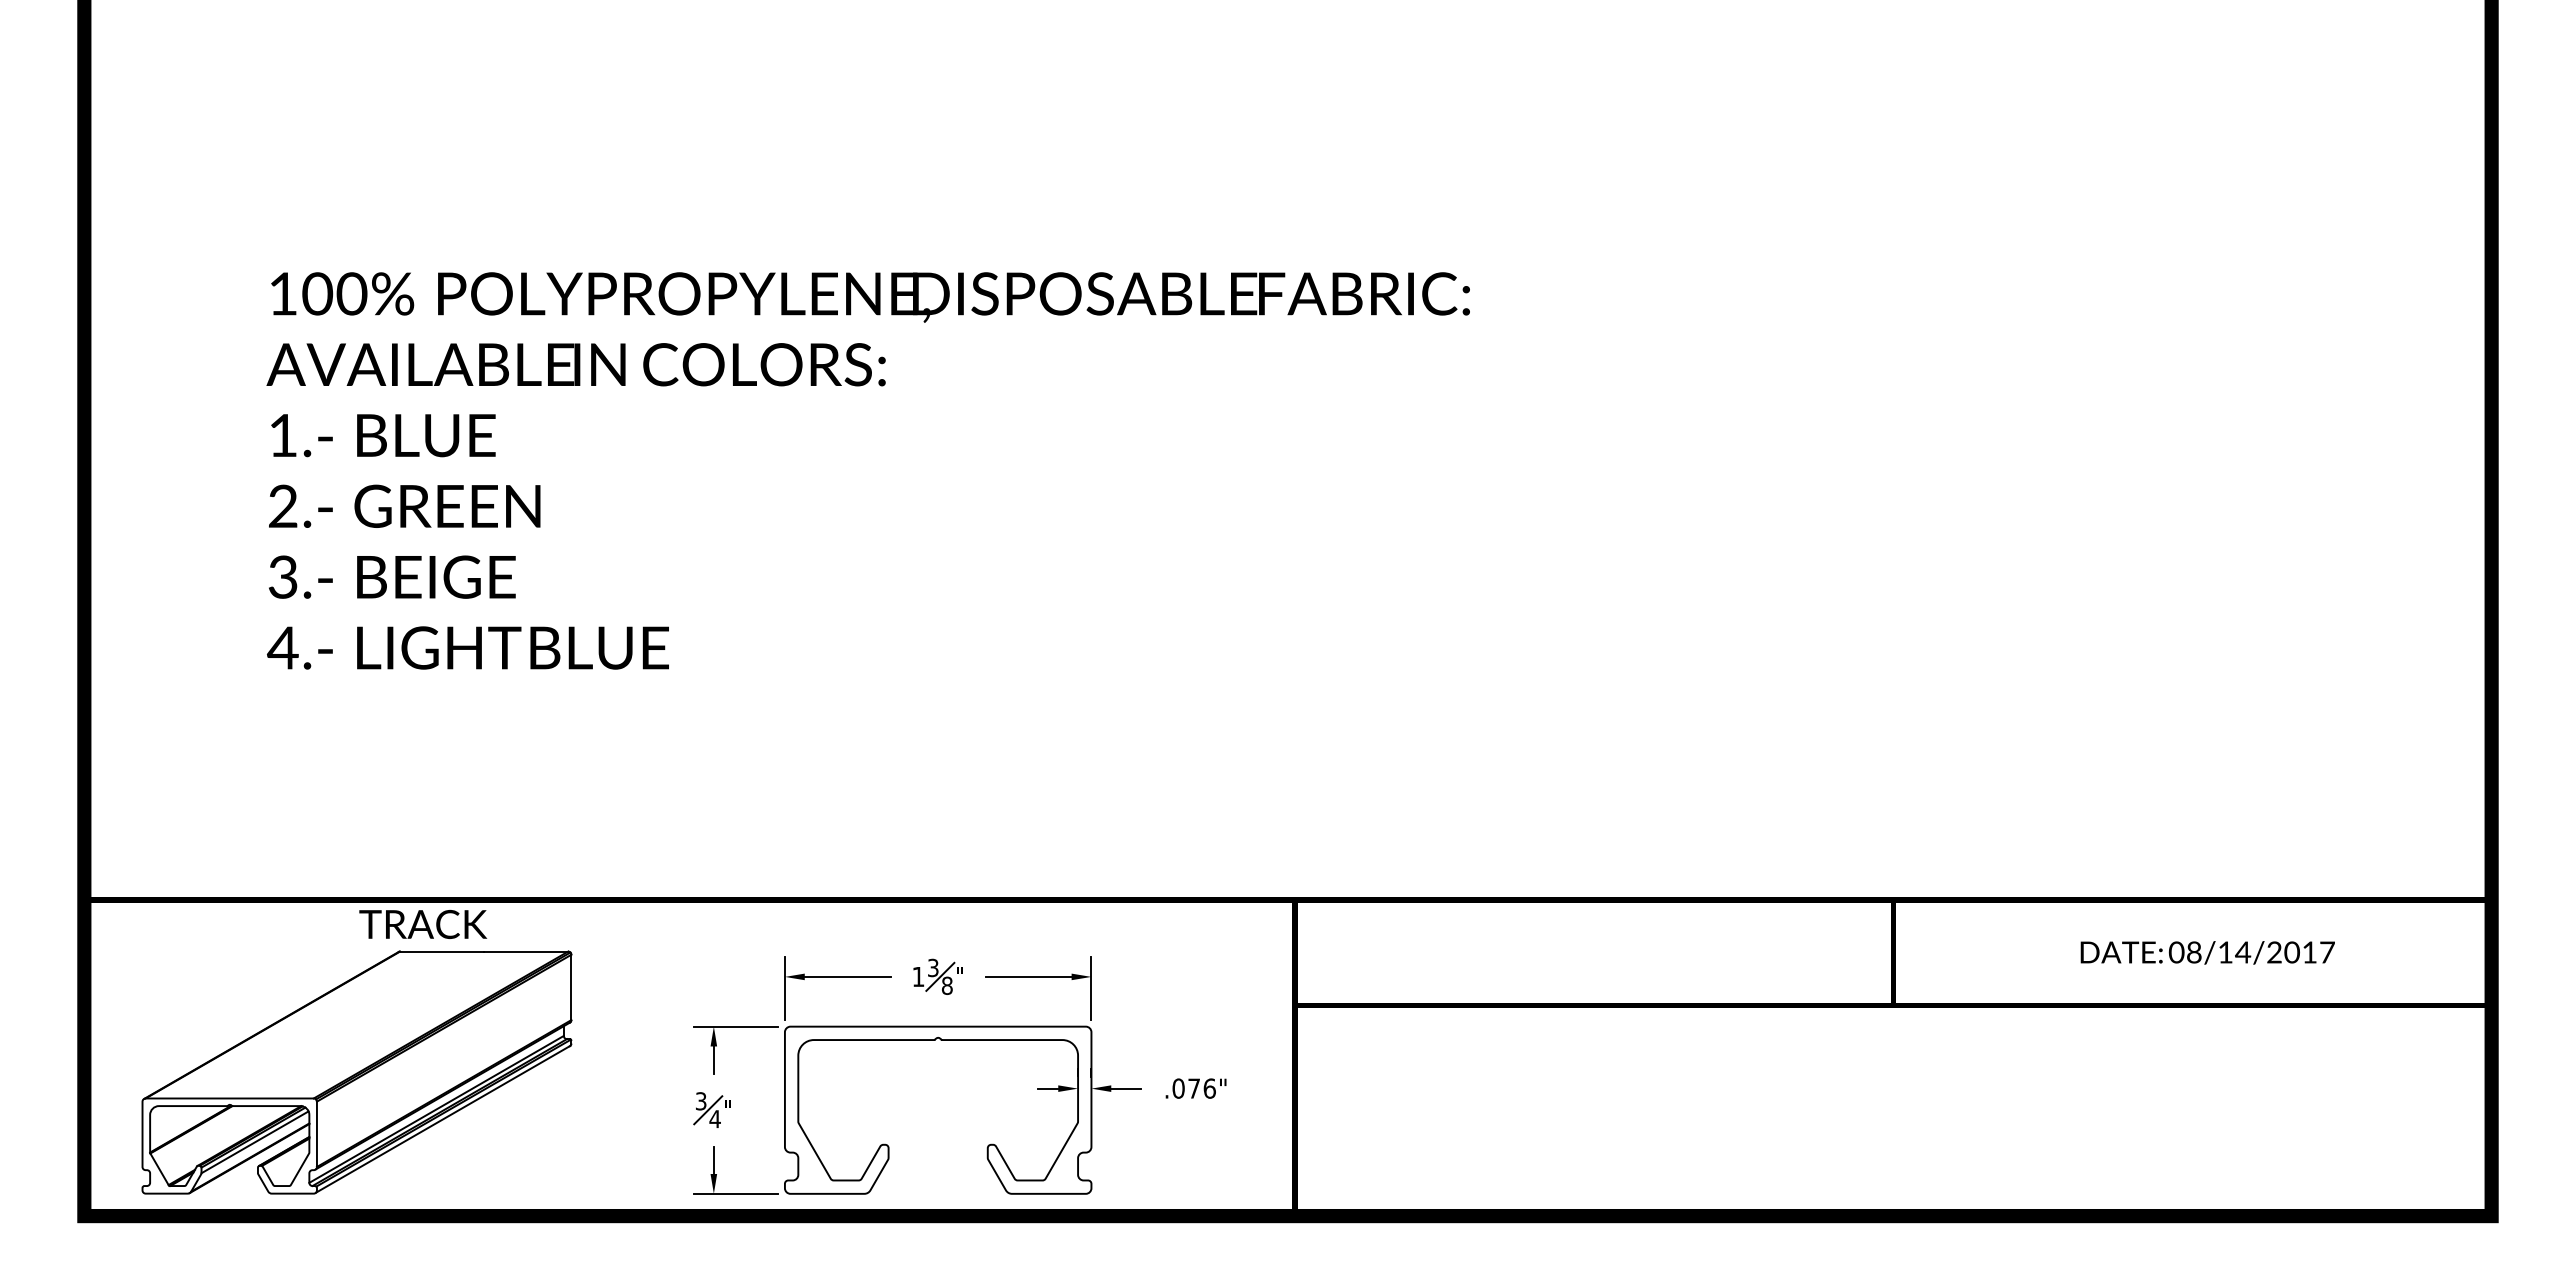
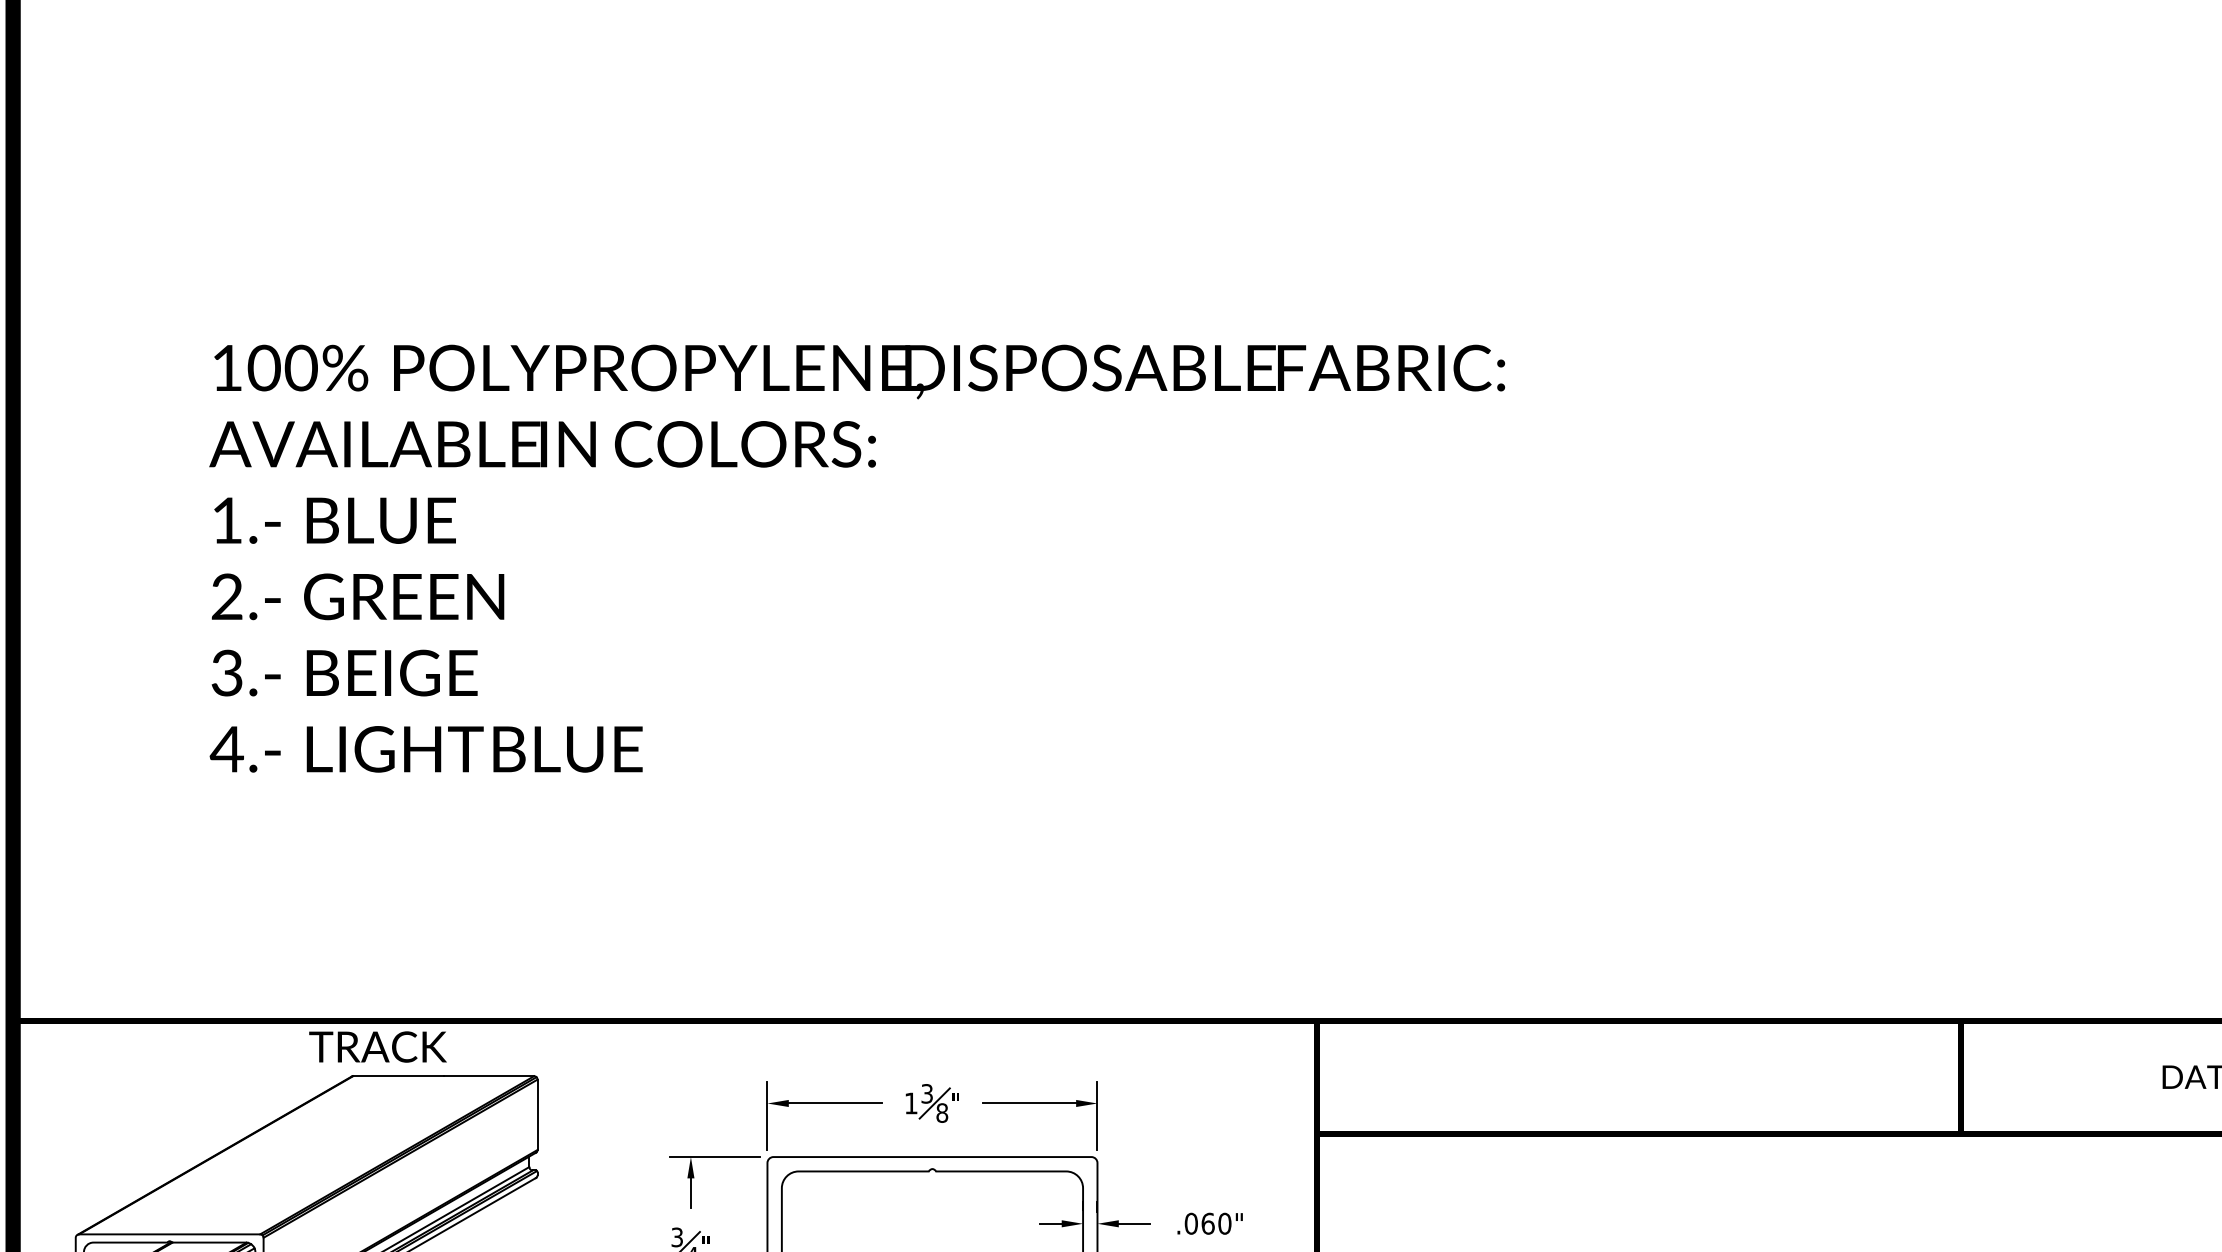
text: (1201, 1088) -> (1215, 1223), .076" -> .060"

